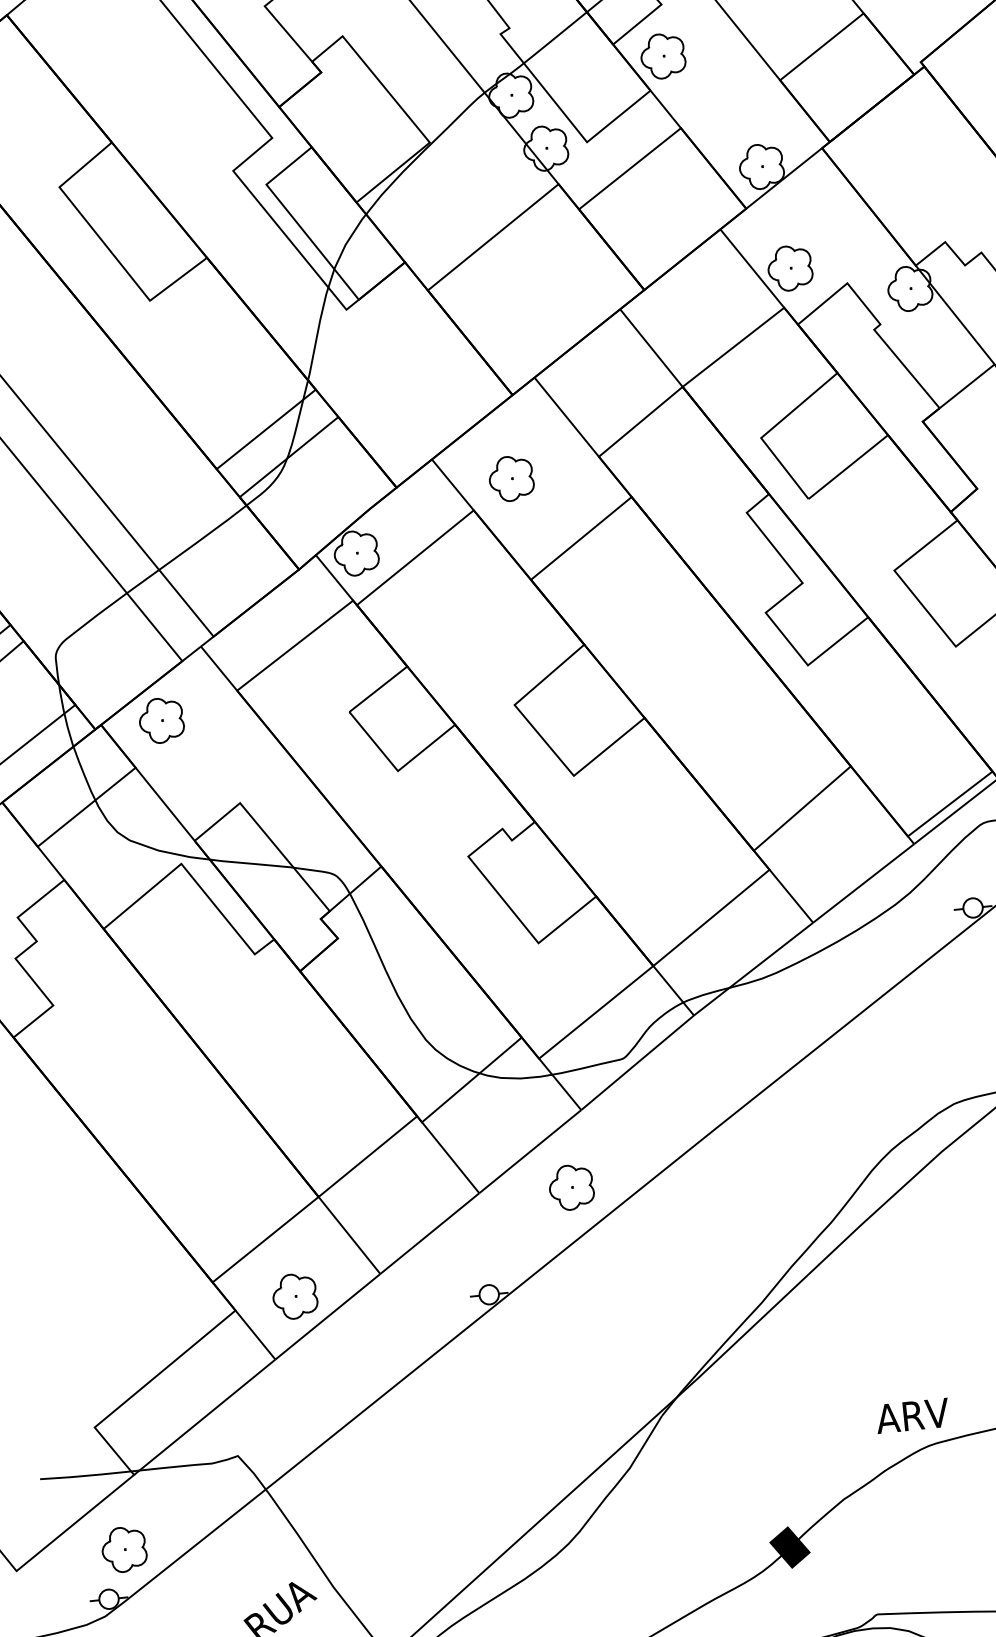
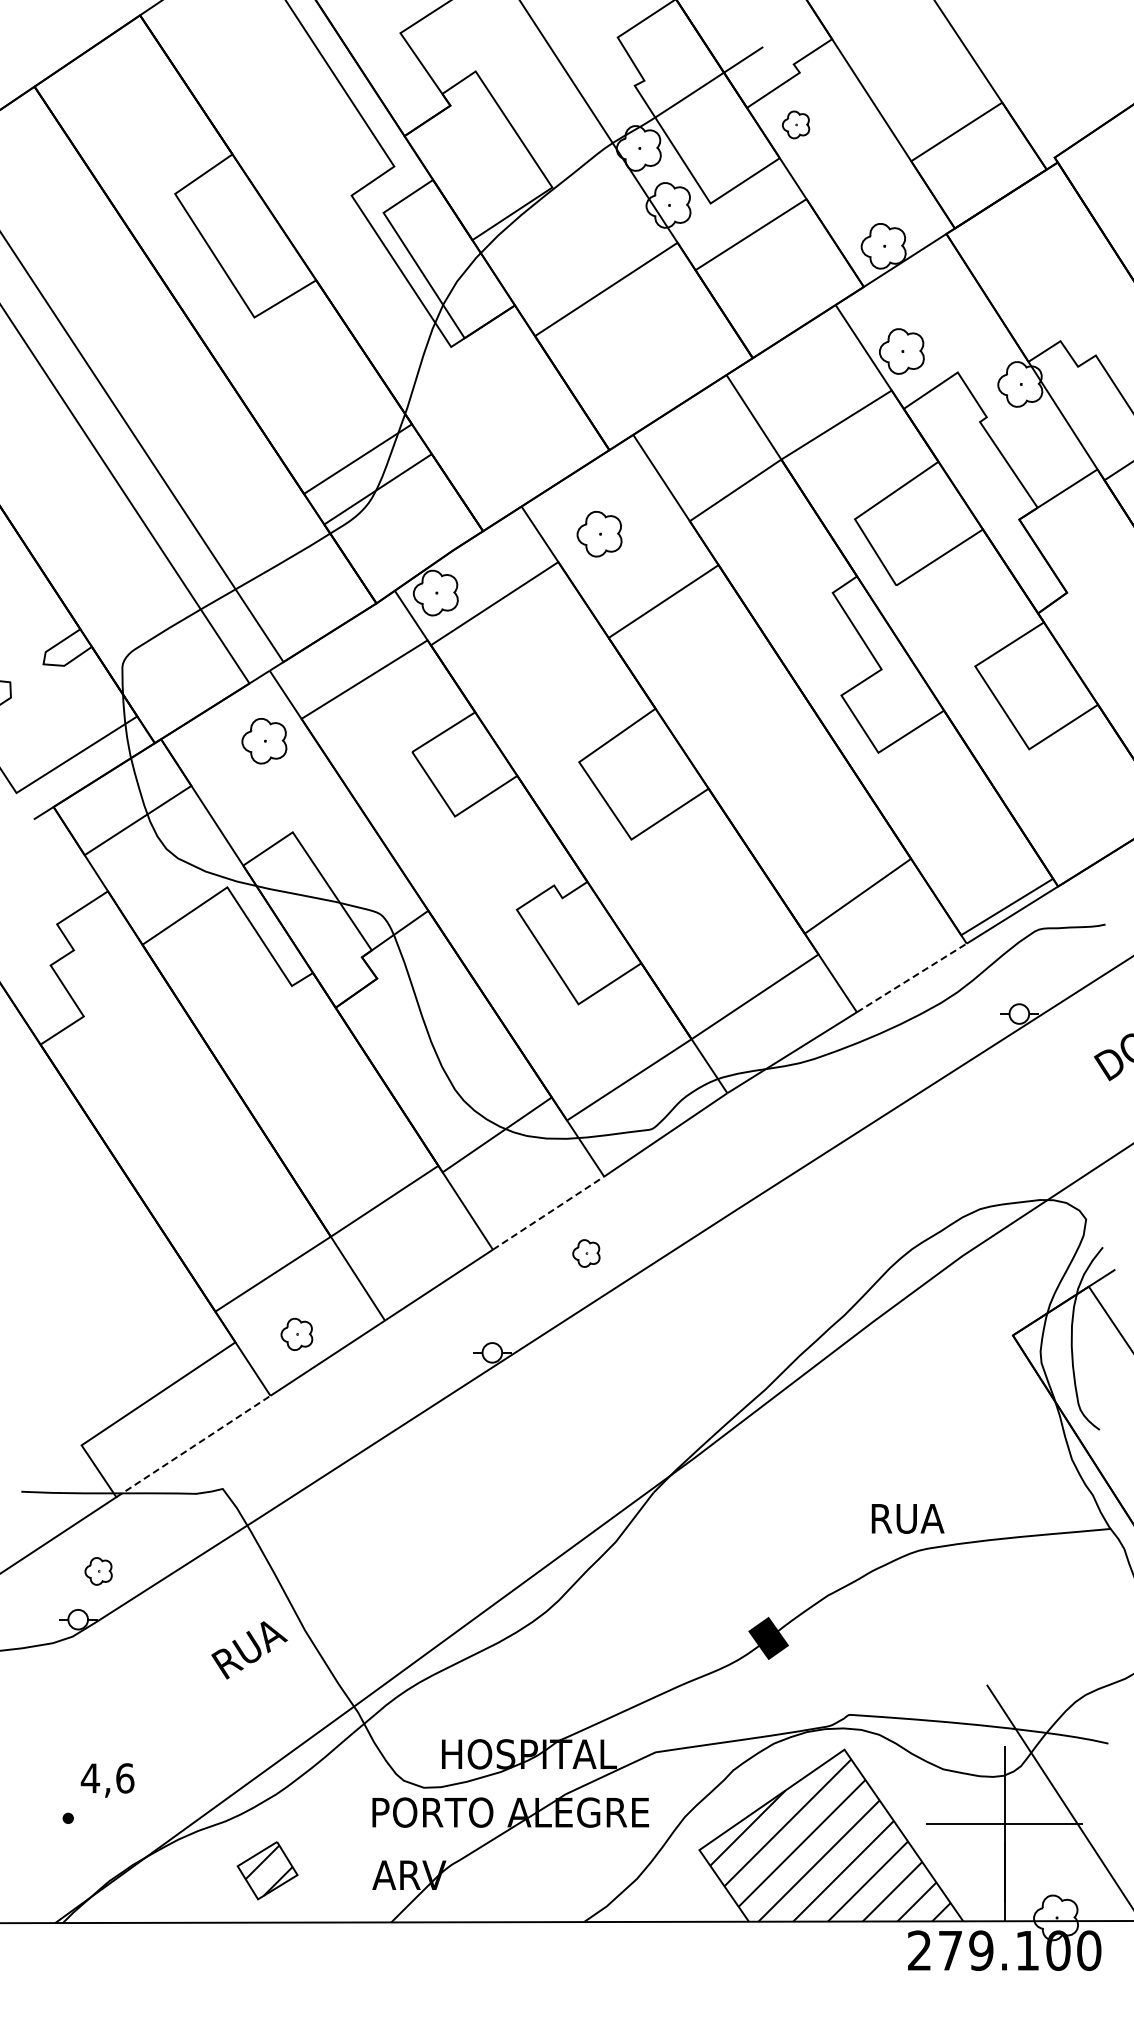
part: (662, 55) -> (795, 124), size x0.6
part: (161, 720) -> (264, 741), moved
line: (863, 883) -> (911, 977), solid -> dashed
line: (530, 1151) -> (548, 1213), solid -> dashed
part: (571, 1187) -> (586, 1253), size x0.6
part: (294, 1296) -> (296, 1334), size x0.7
text: (913, 1415) -> (906, 1518), ARV -> RUA
line: (204, 1417) -> (193, 1446), solid -> dashed
part: (124, 1549) -> (98, 1571), size x0.6

